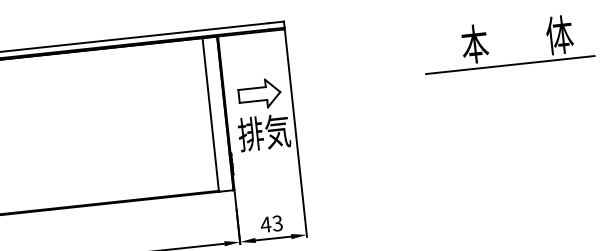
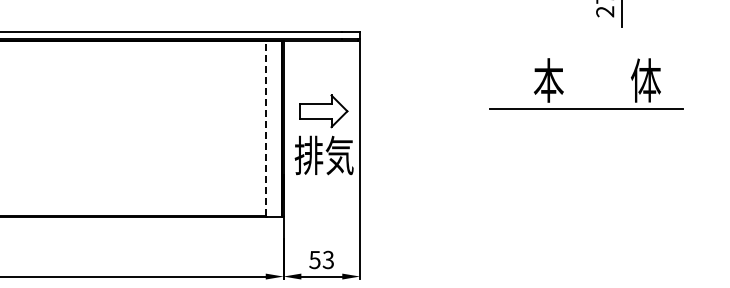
part: (488, 52) -> (563, 91), moved
line: (210, 114) -> (265, 128), solid -> dashed
text: (265, 225) -> (314, 260), 43 -> 53

